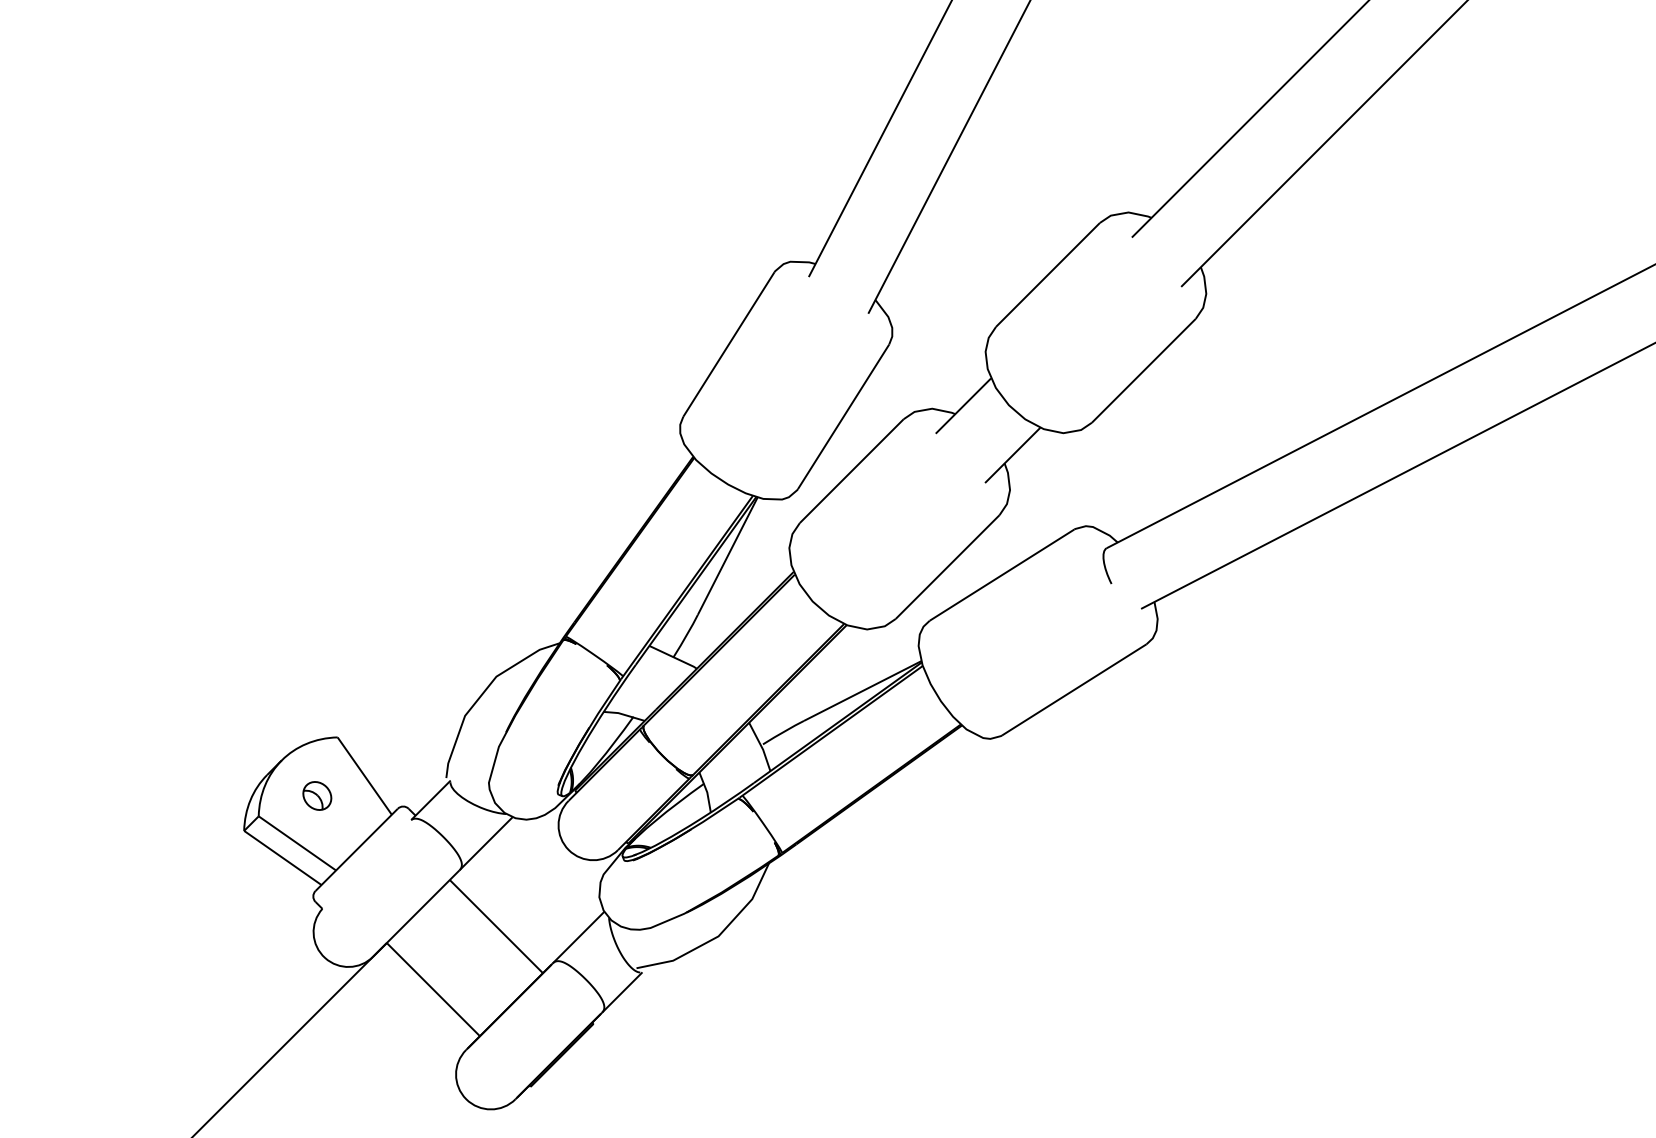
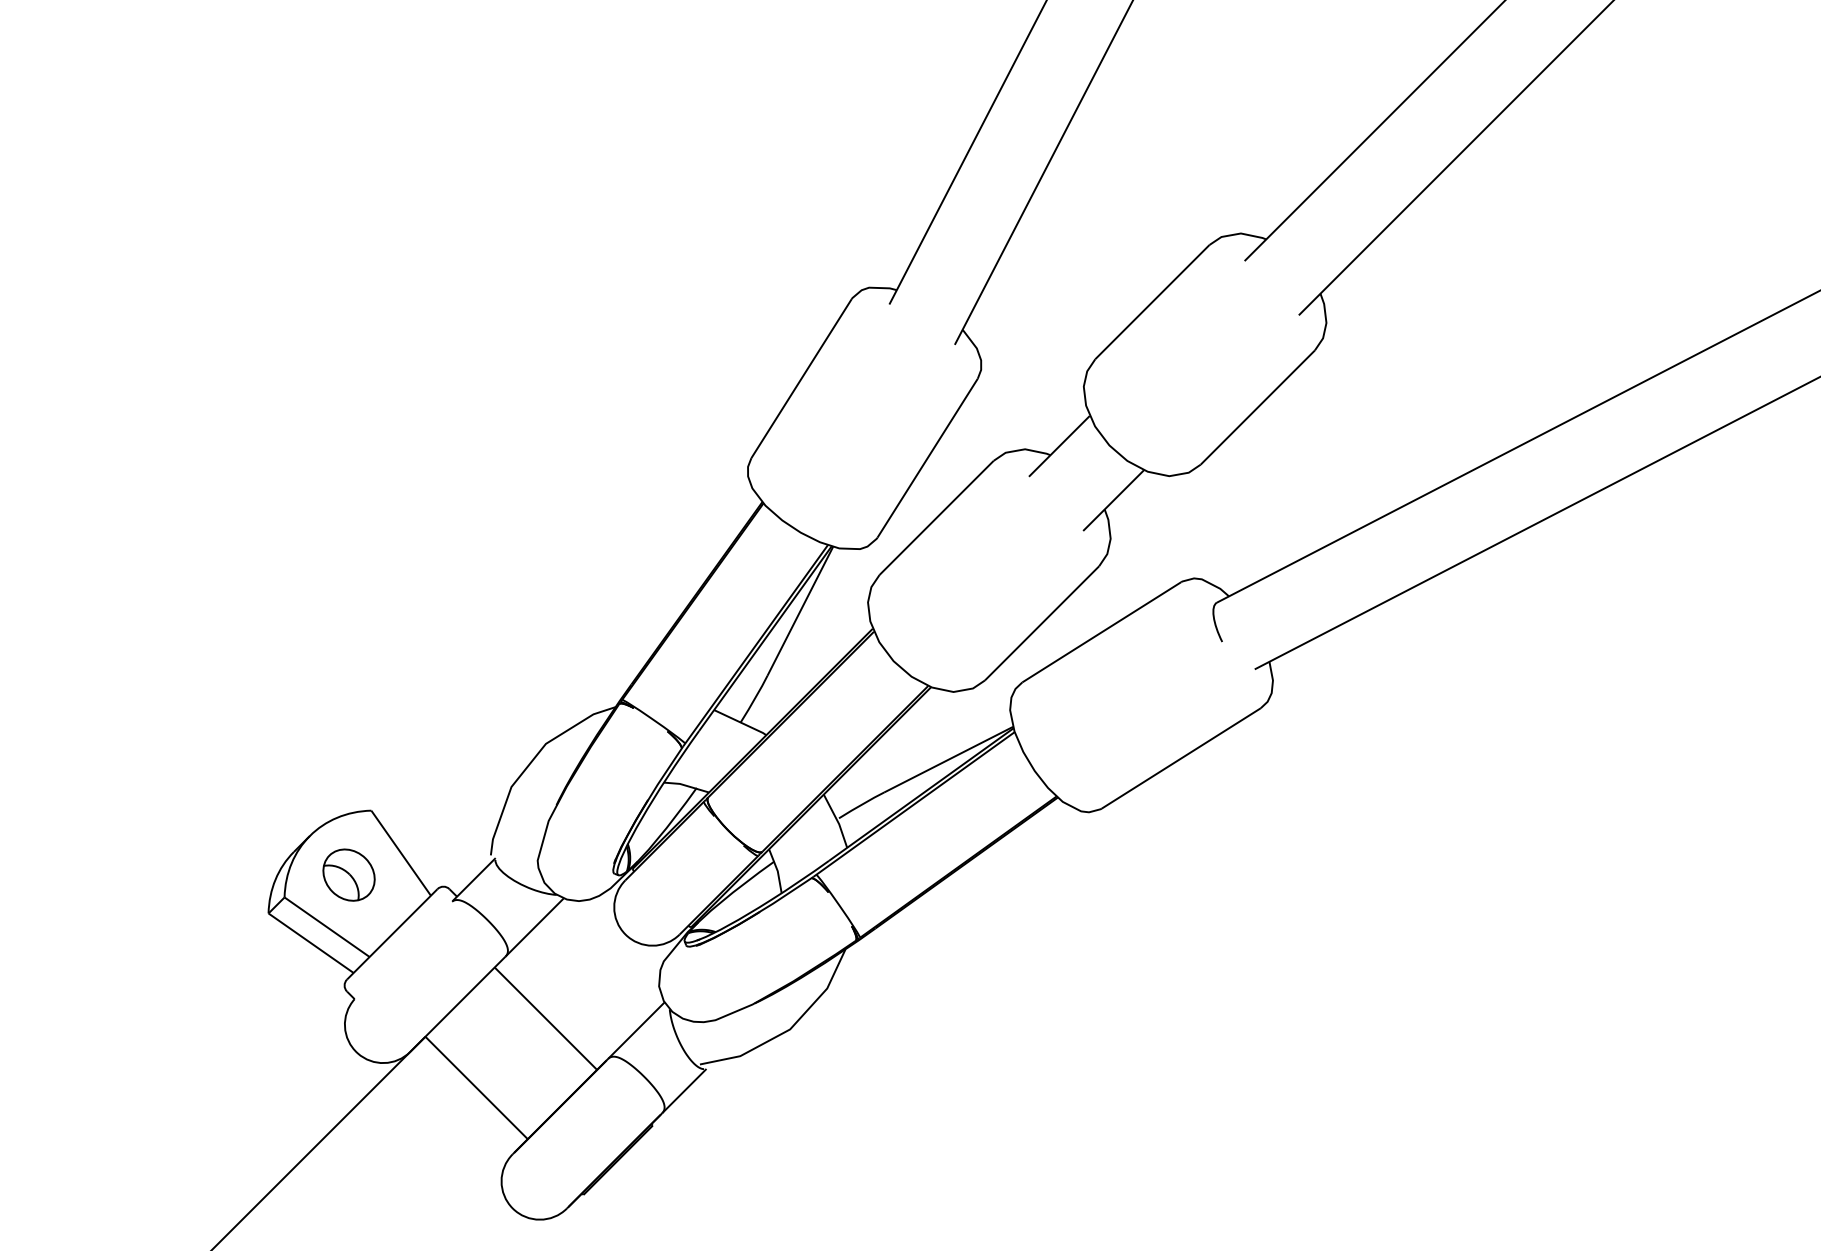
part: (316, 795) -> (348, 874), size x1.67

